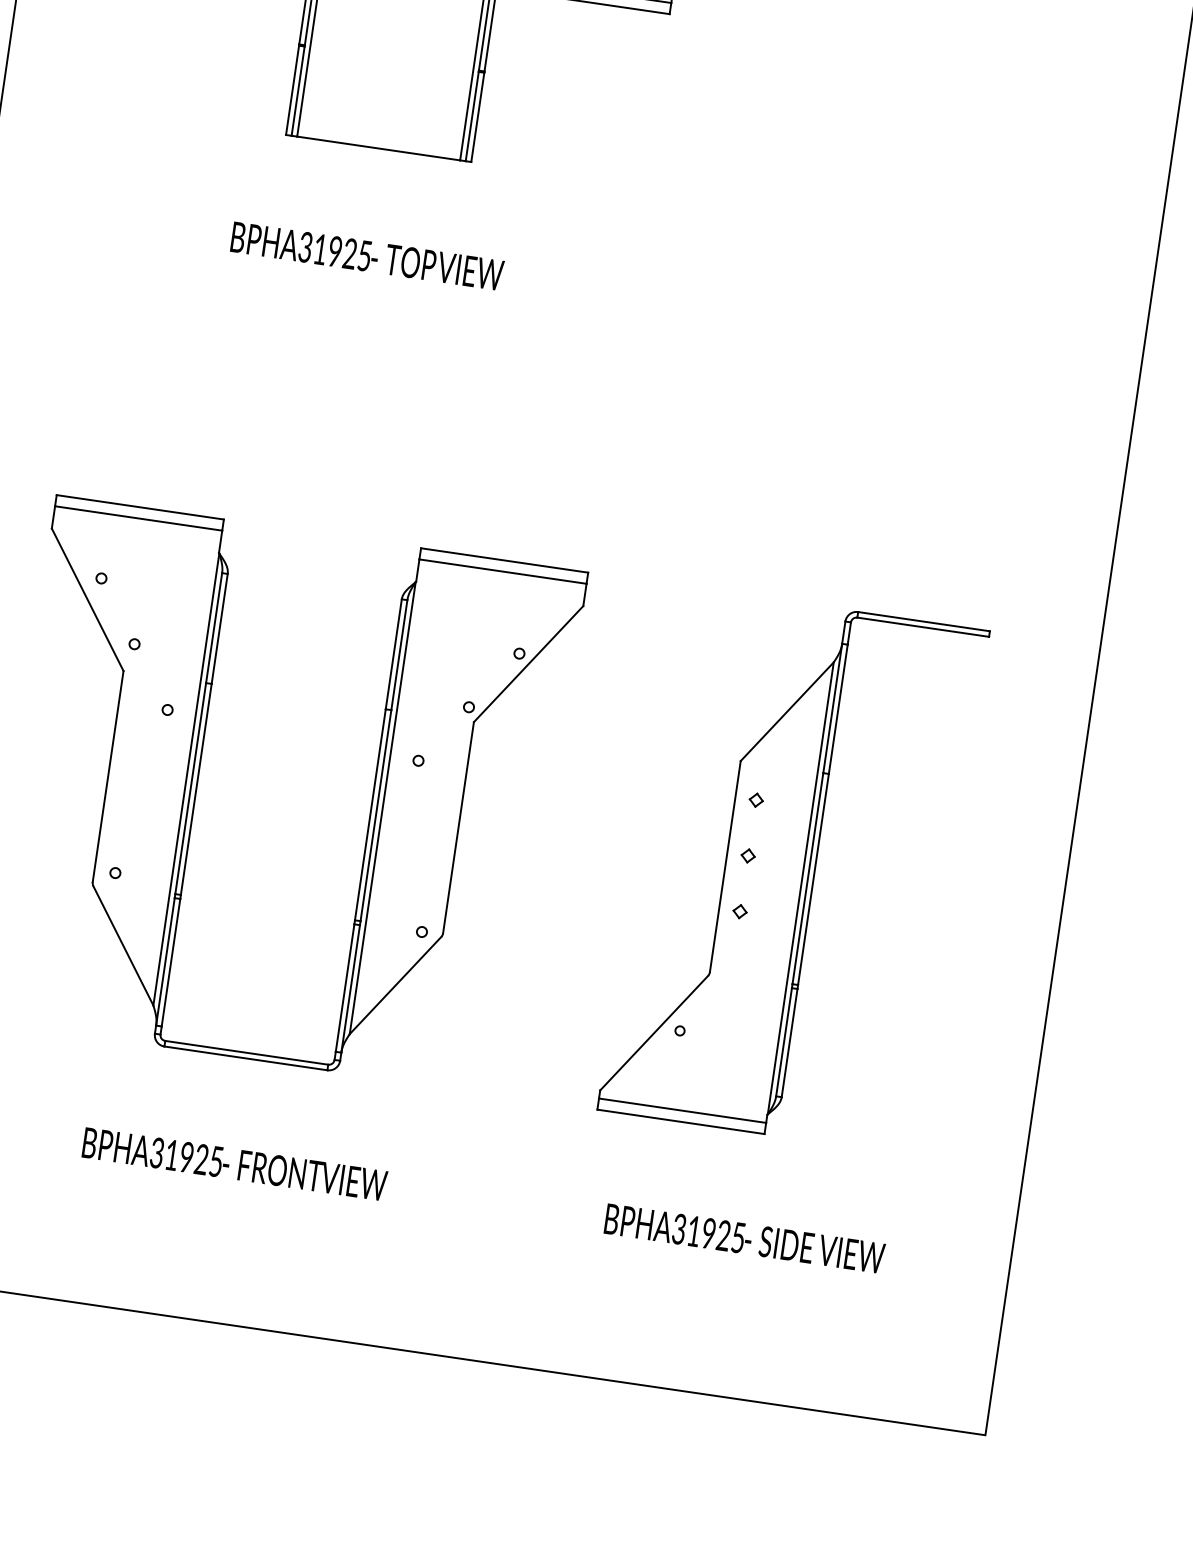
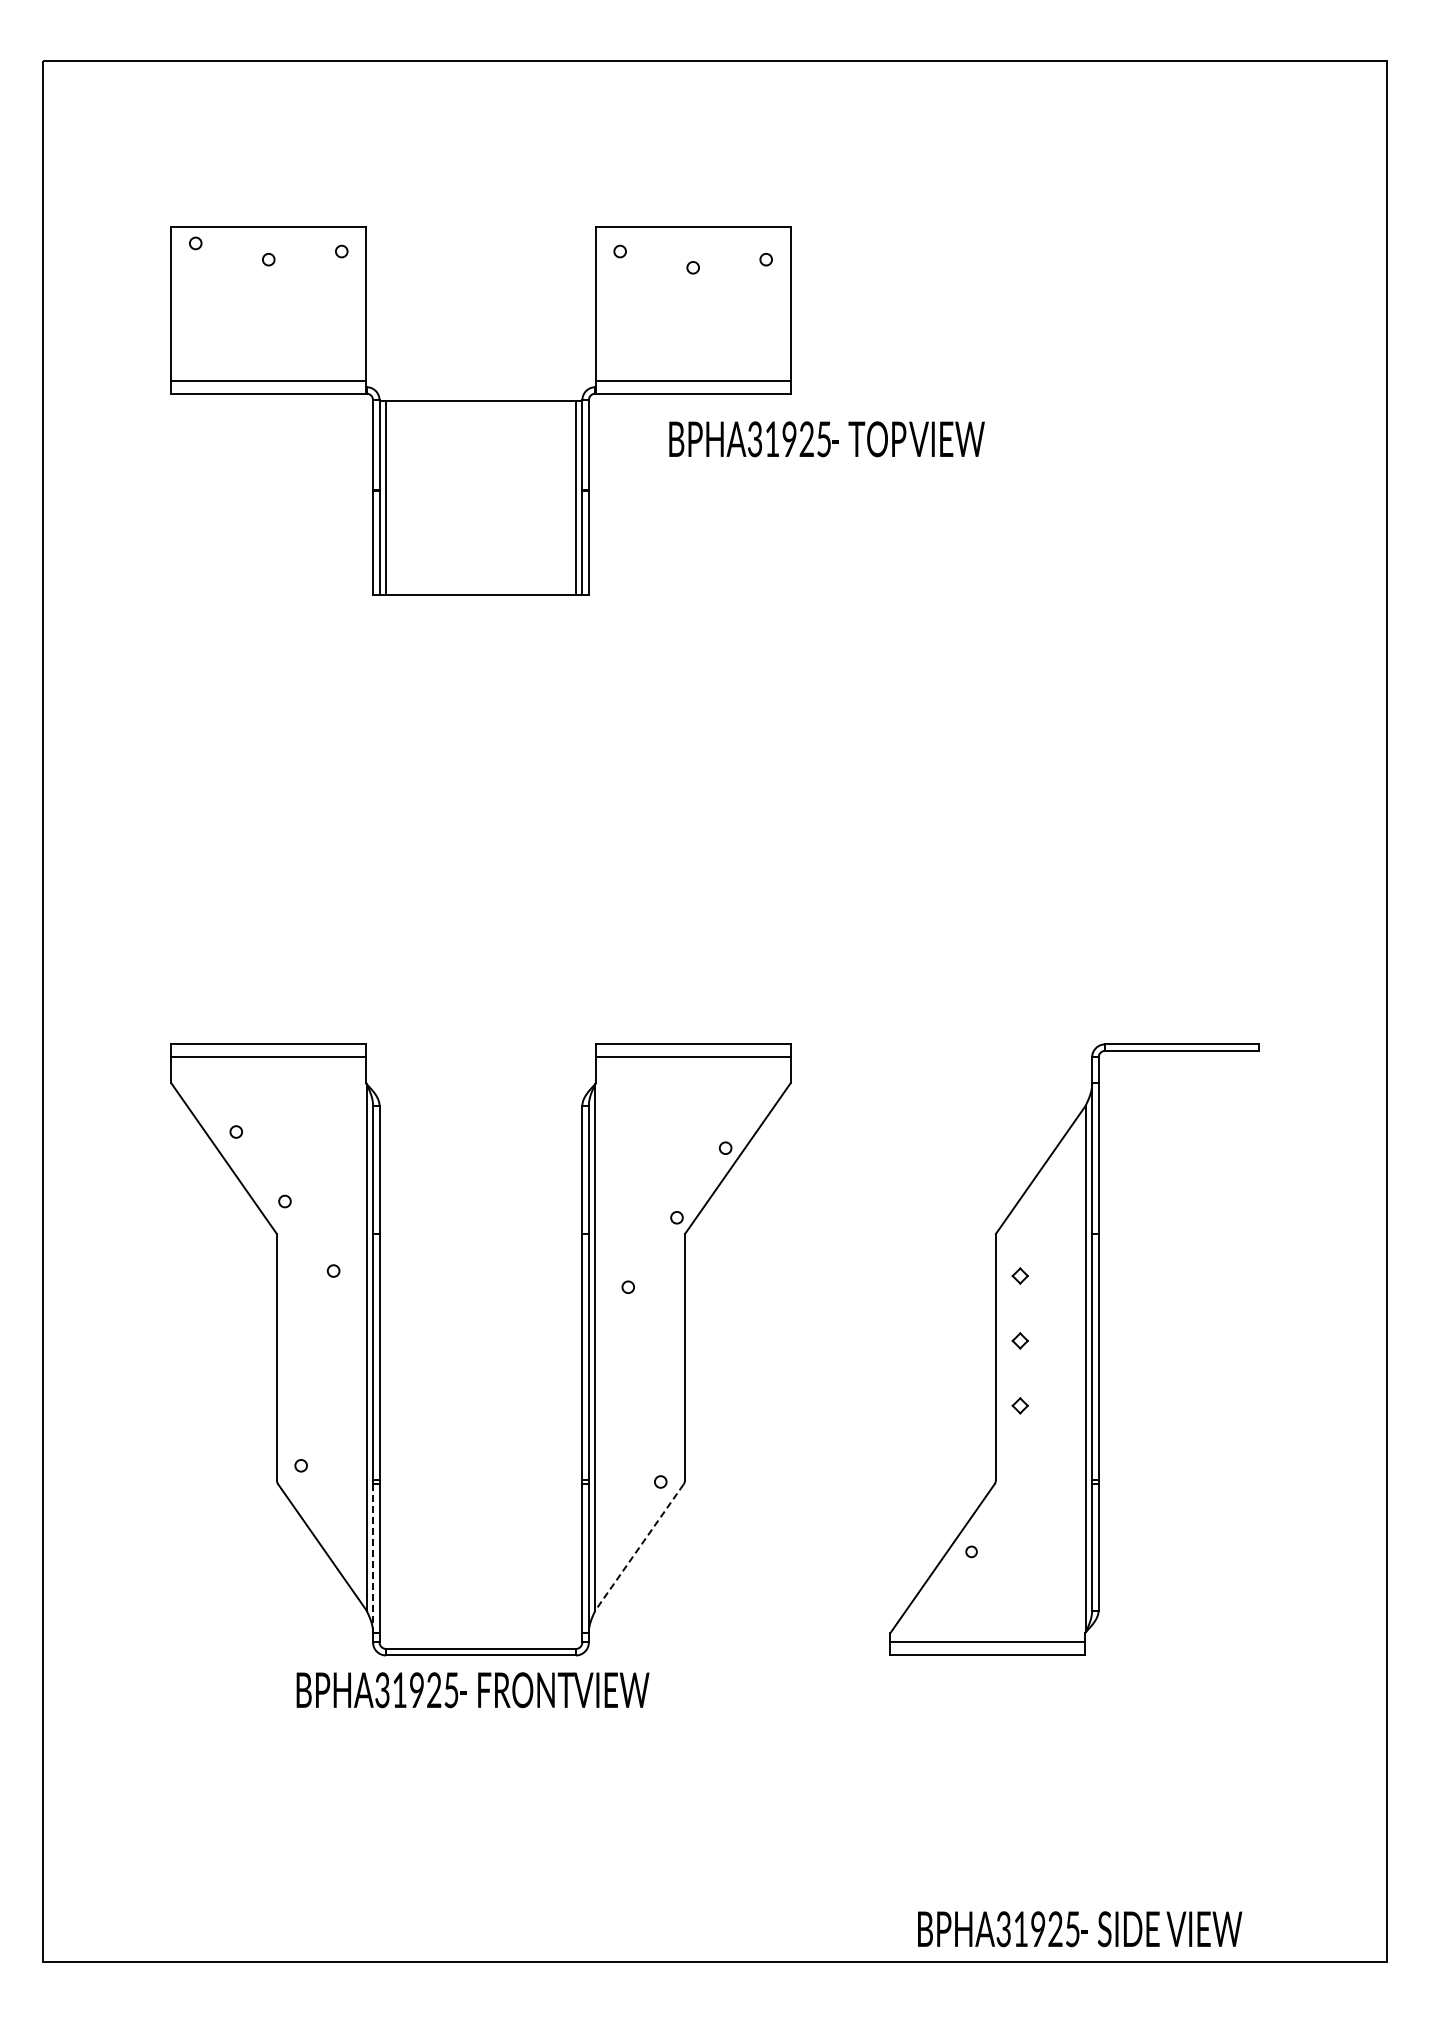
text: (366, 256) -> (826, 439), moved
line: (165, 962) -> (373, 1559), solid -> dashed
line: (395, 985) -> (639, 1547), solid -> dashed
text: (234, 1164) -> (472, 1690), moved
text: (745, 1239) -> (1080, 1929), moved

